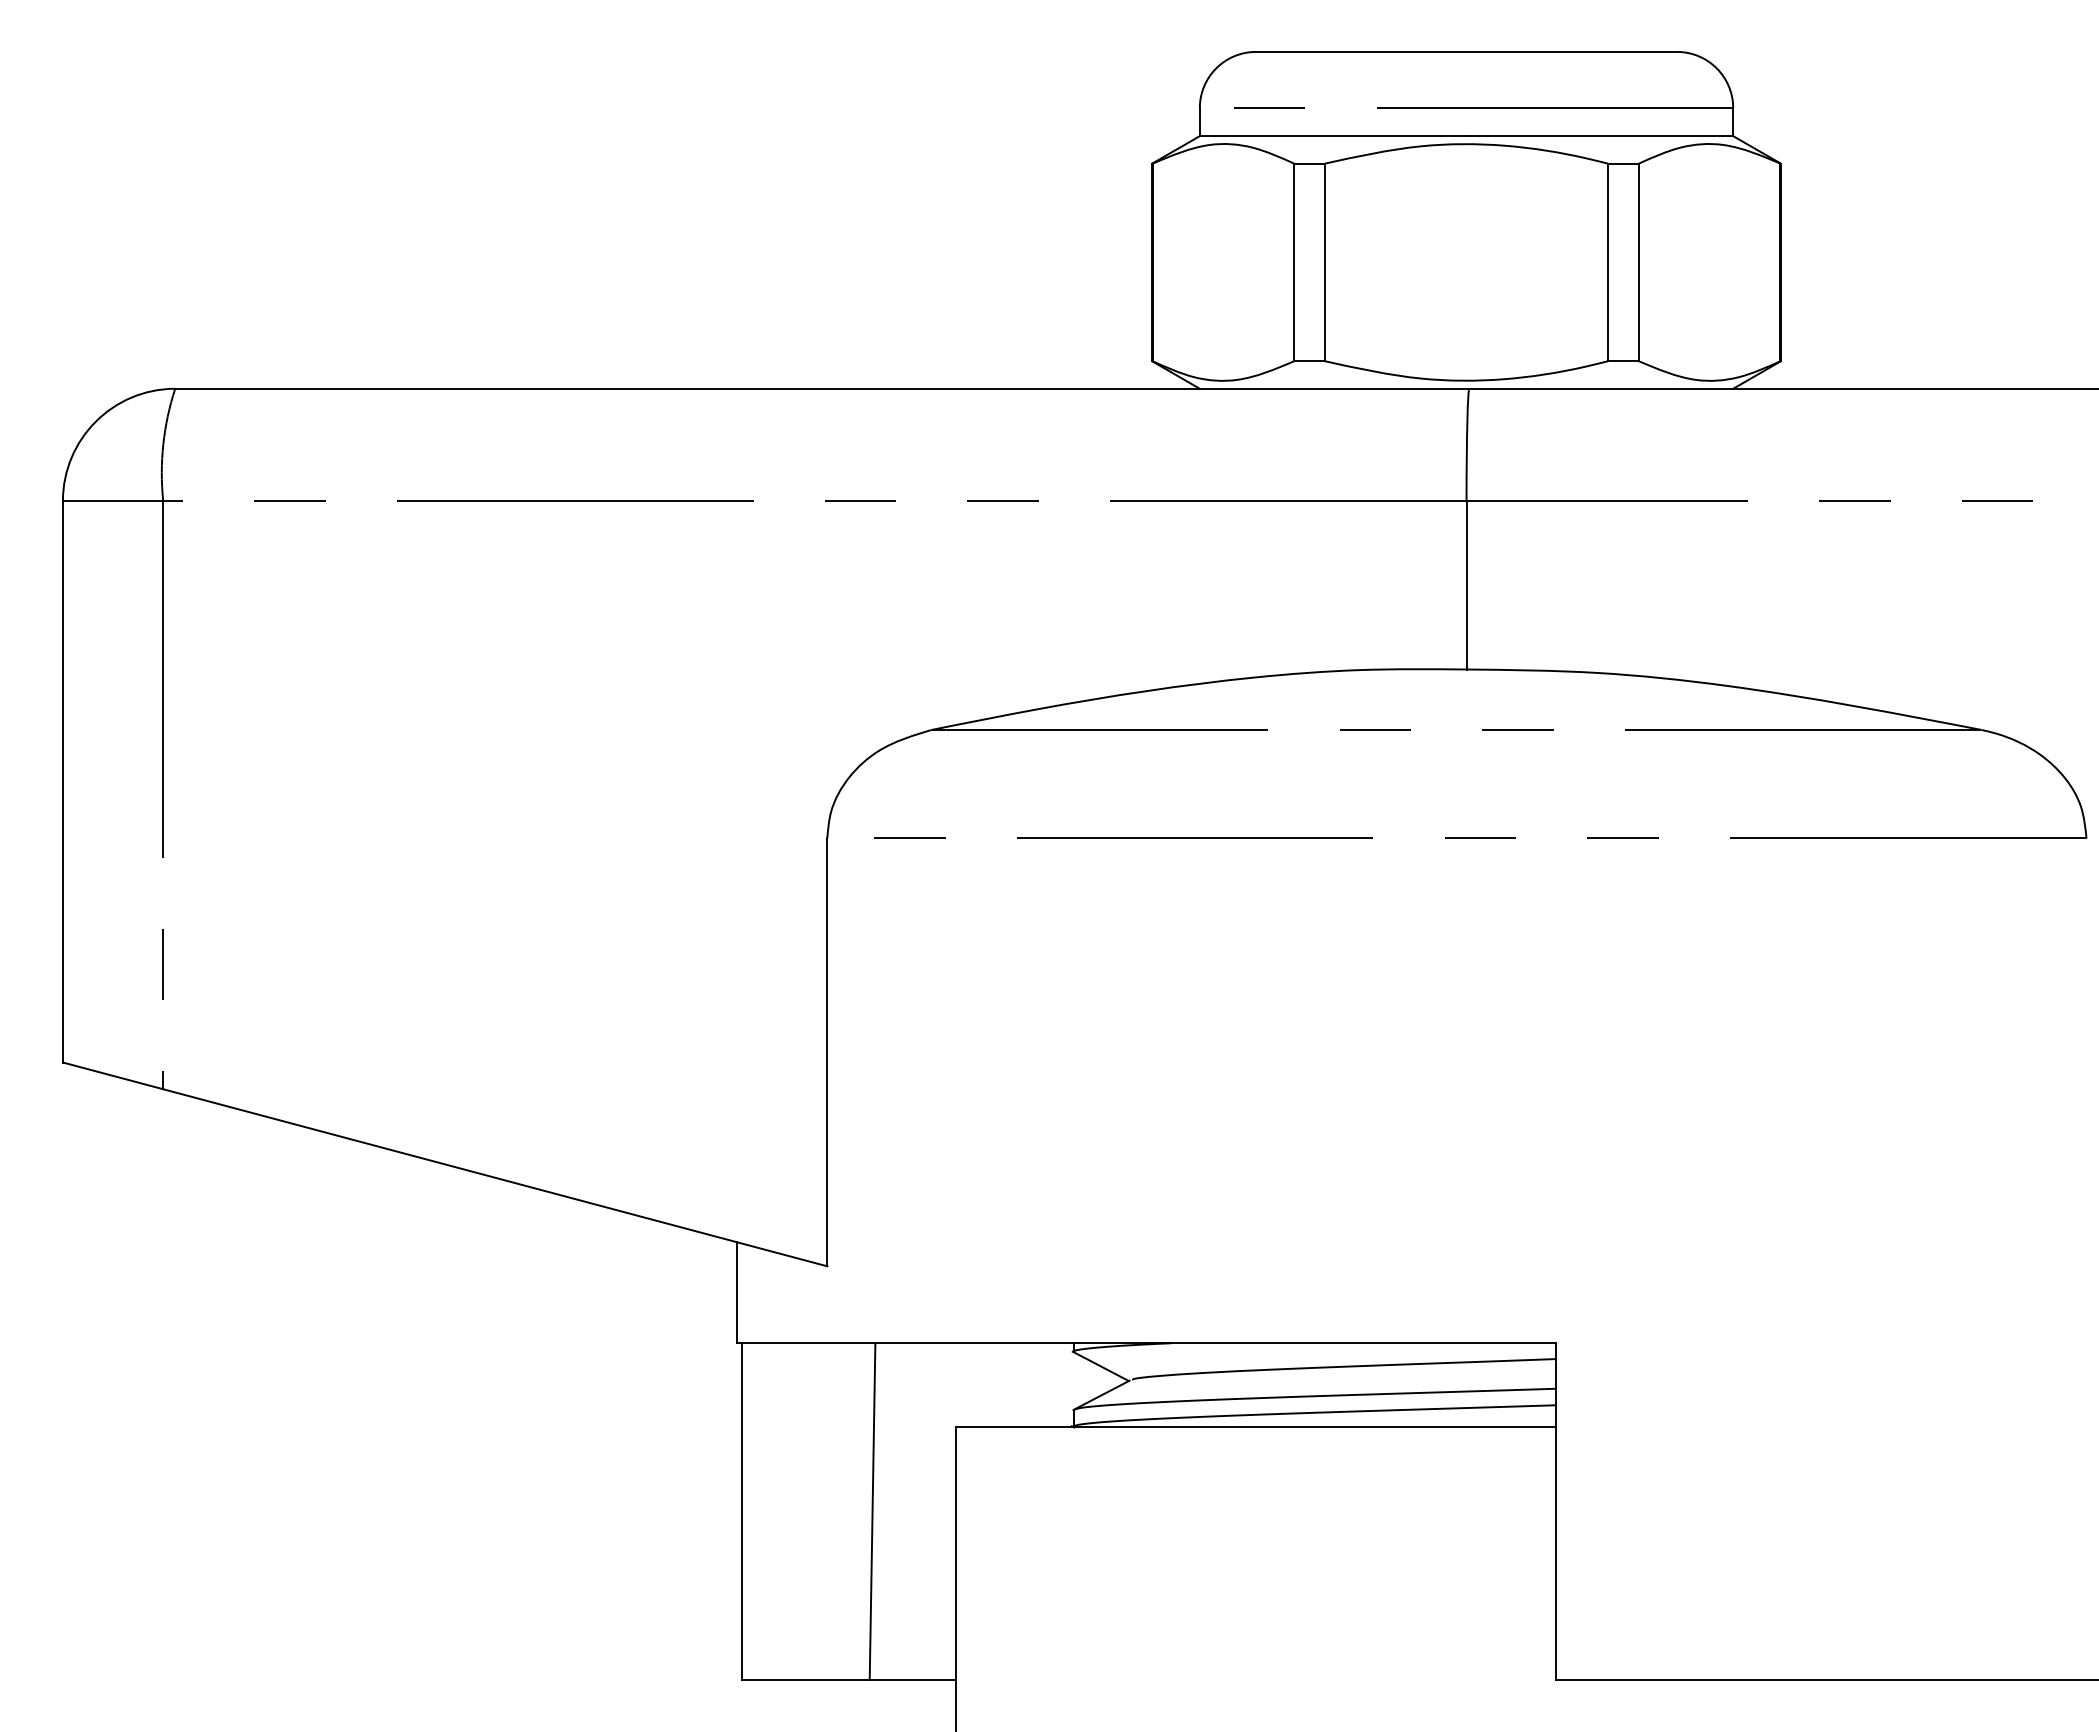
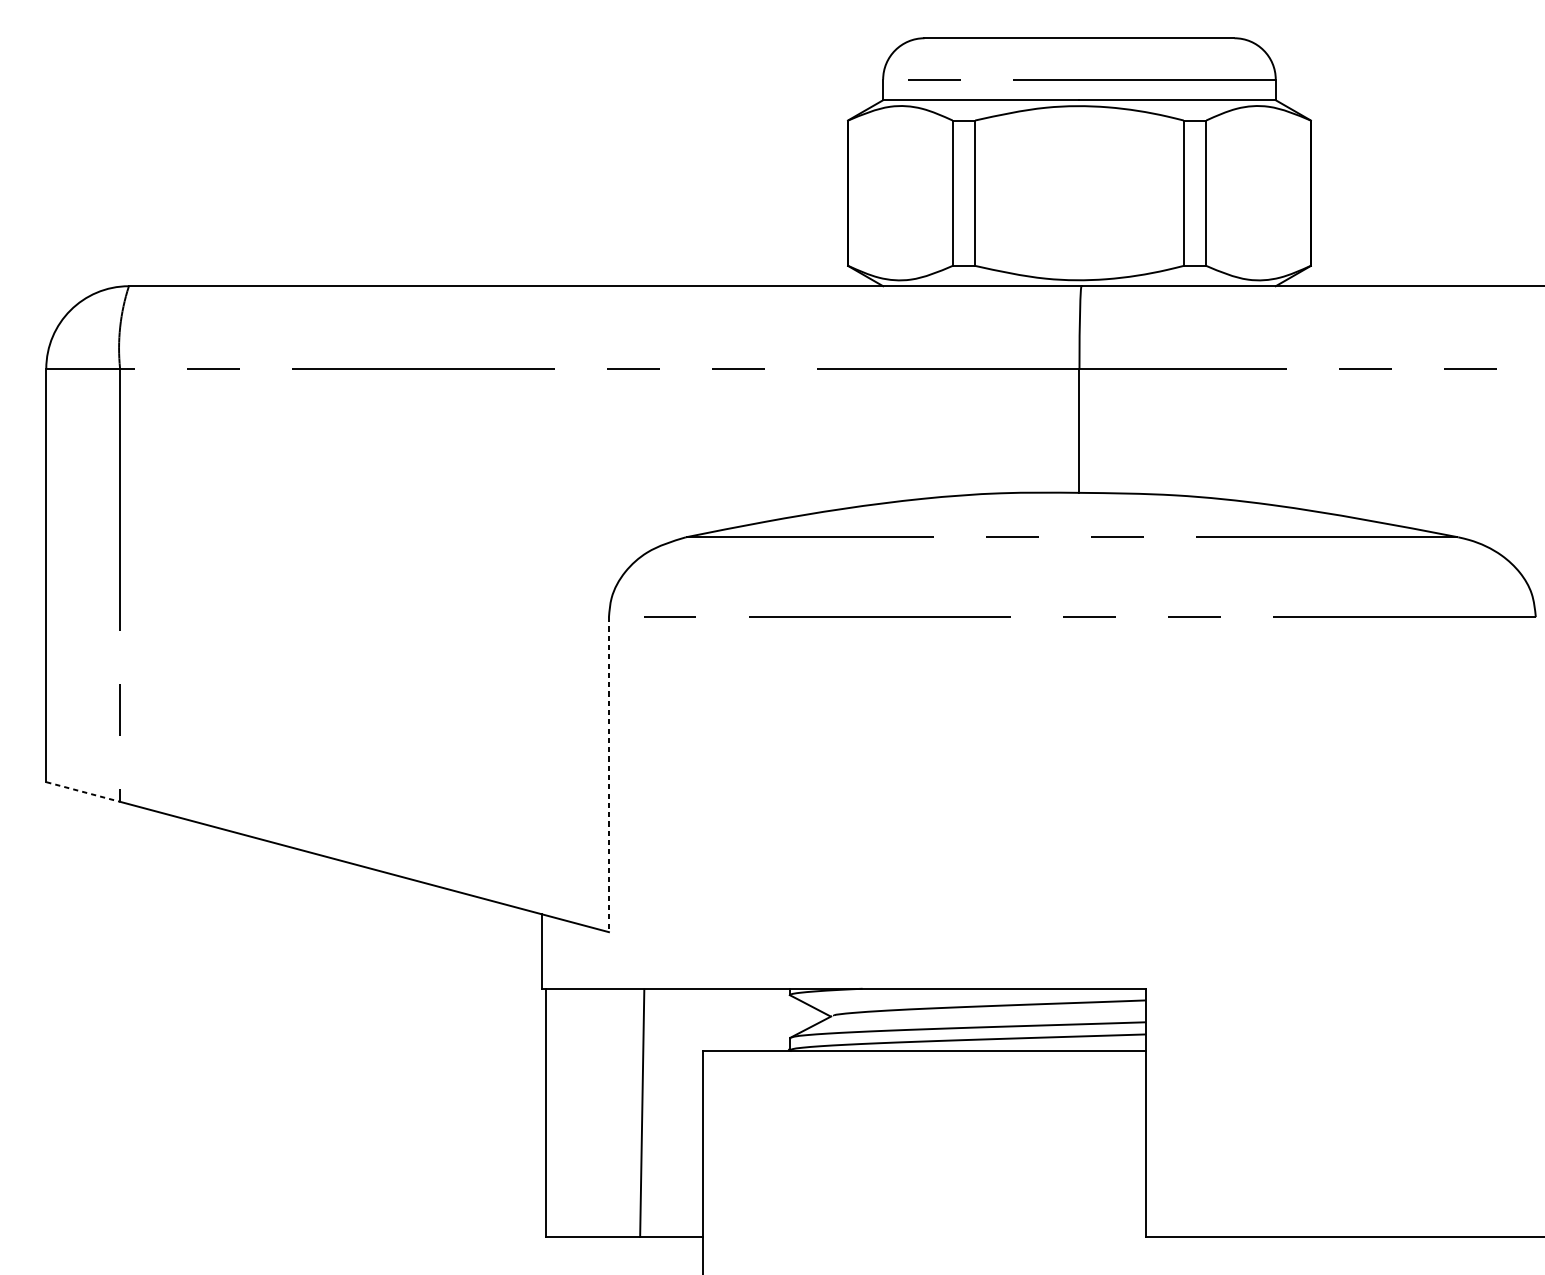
line: (827, 1052) -> (609, 774), solid -> dashed
line: (113, 1075) -> (83, 791), solid -> dashed

